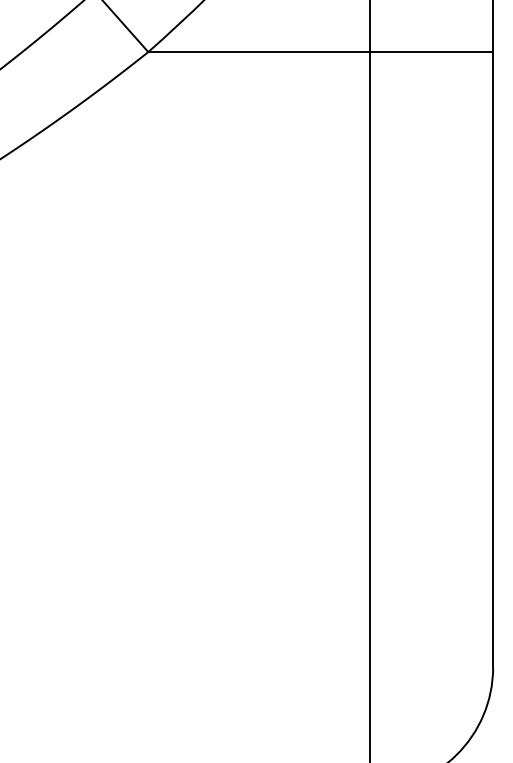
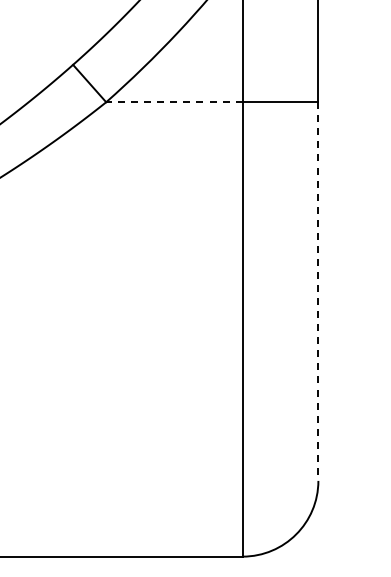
line: (257, 52) -> (173, 102), solid -> dashed
line: (493, 361) -> (318, 292), solid -> dashed

